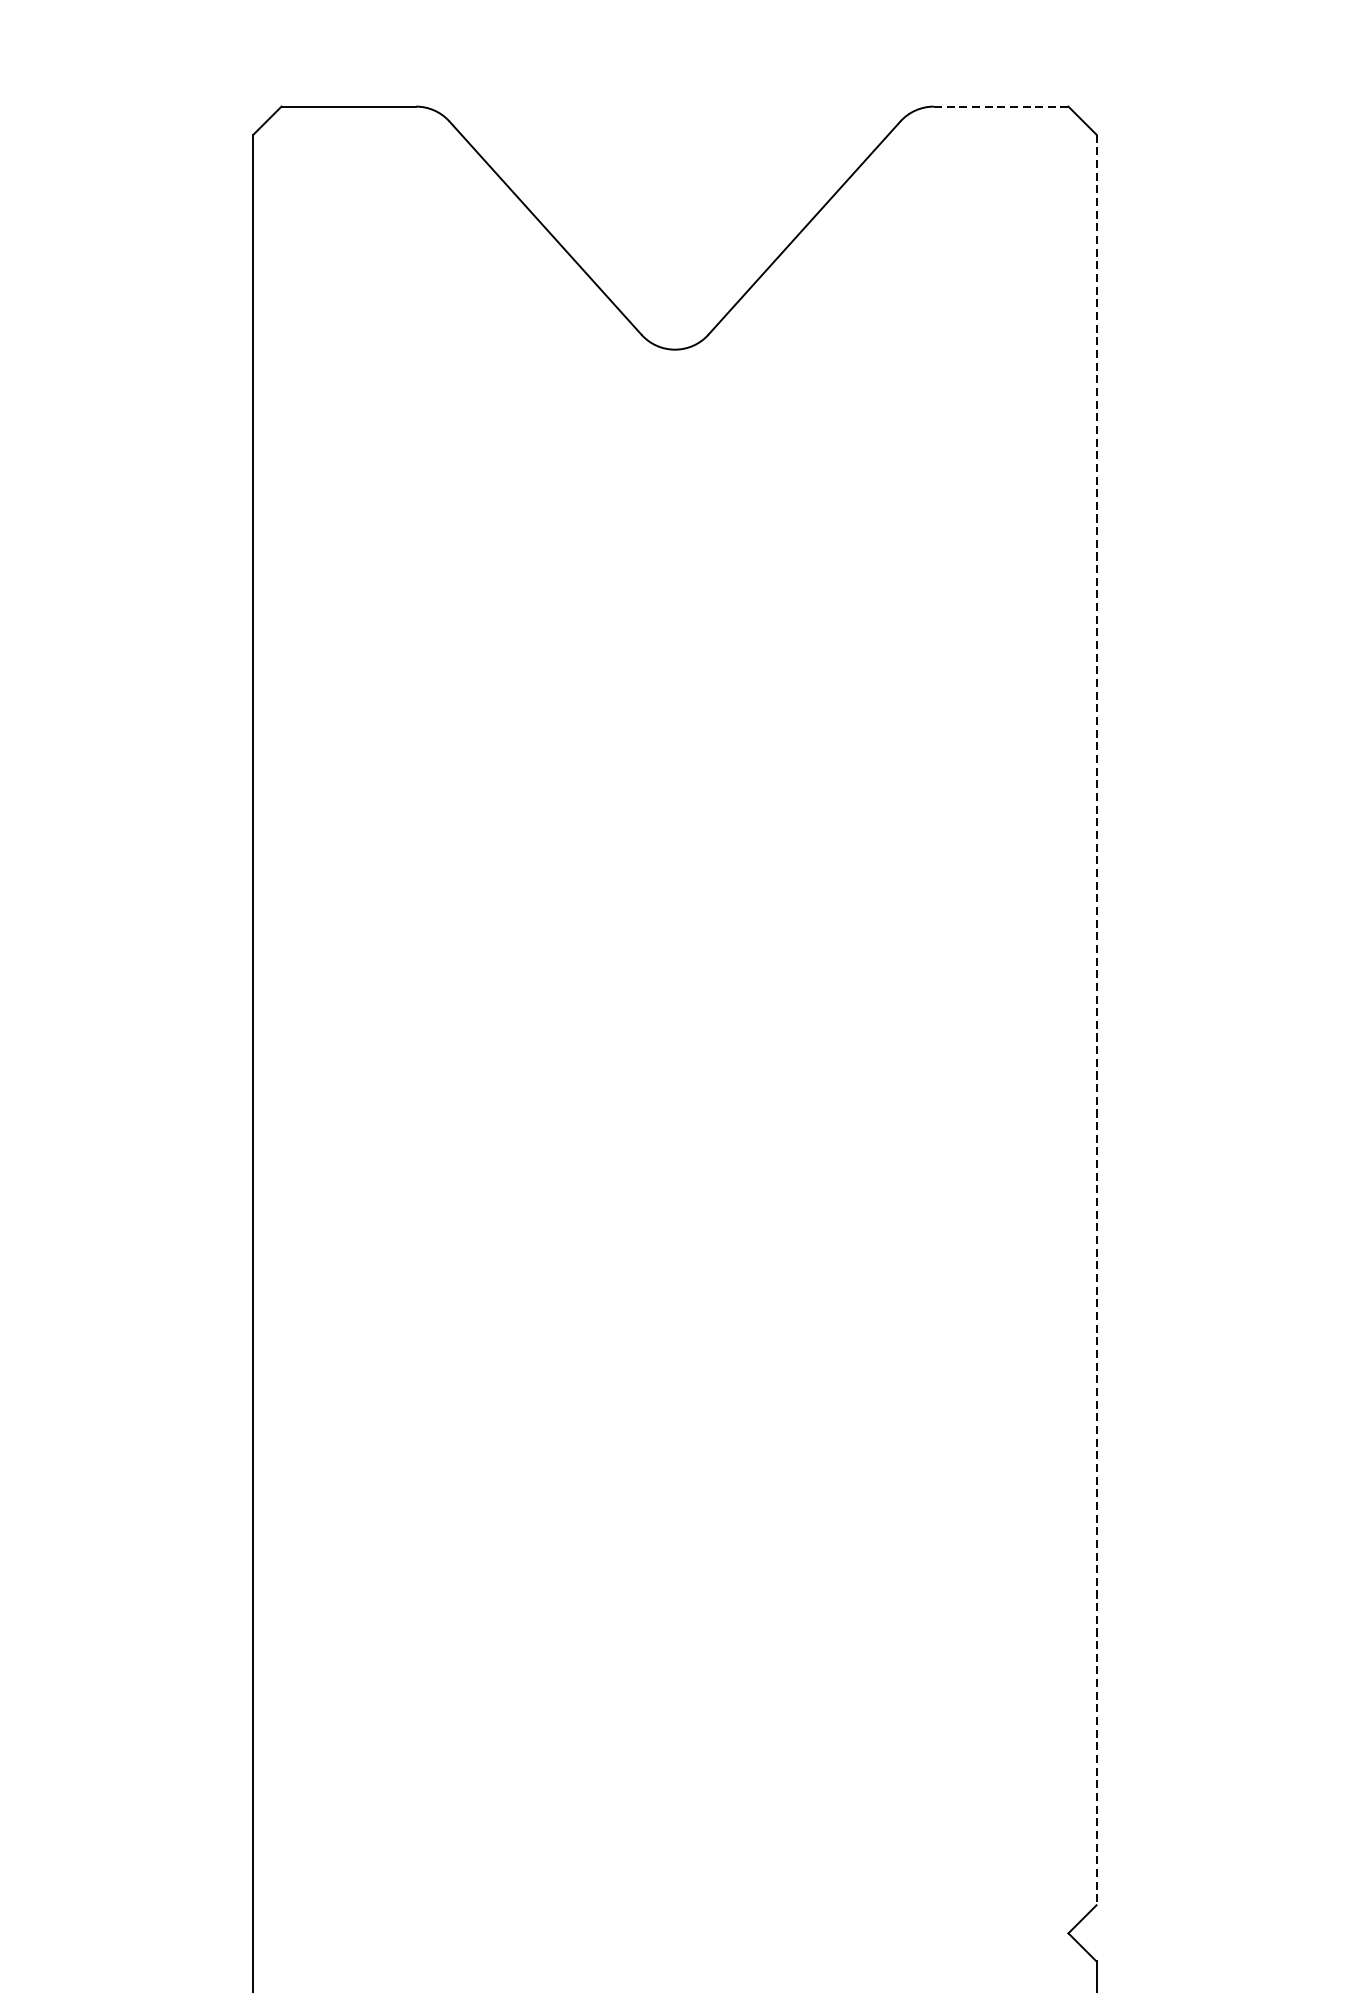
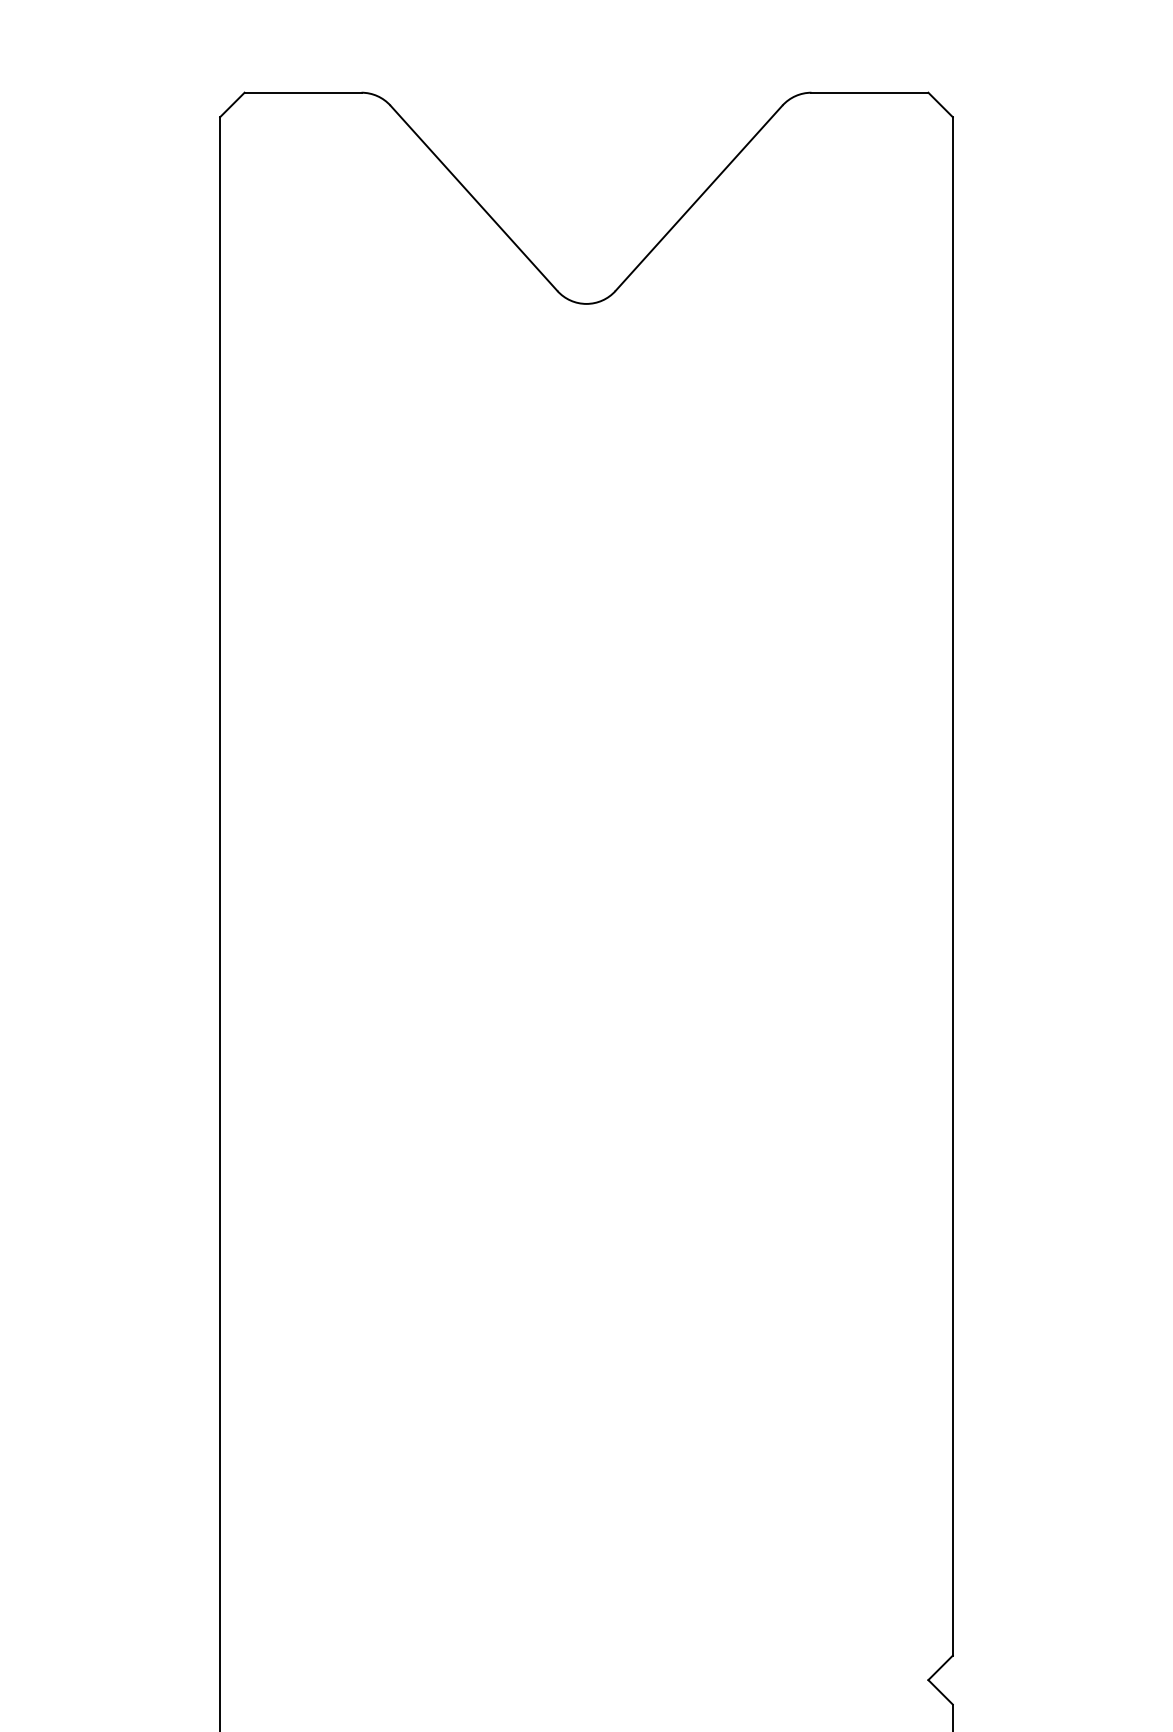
line: (1001, 106) -> (870, 92), dashed -> solid
line: (1096, 1020) -> (952, 886), dashed -> solid

